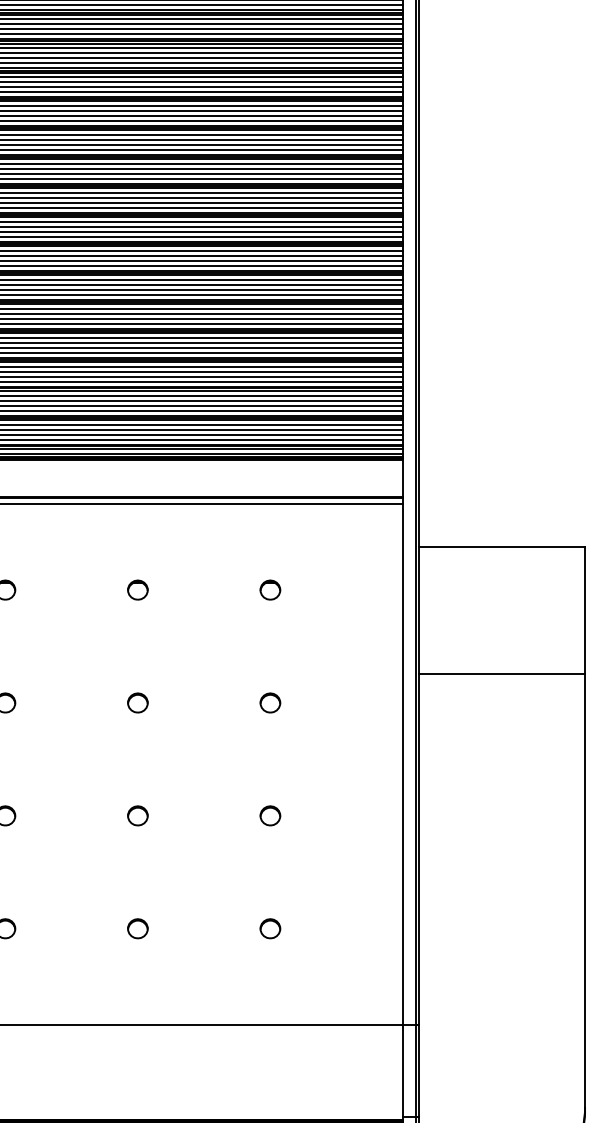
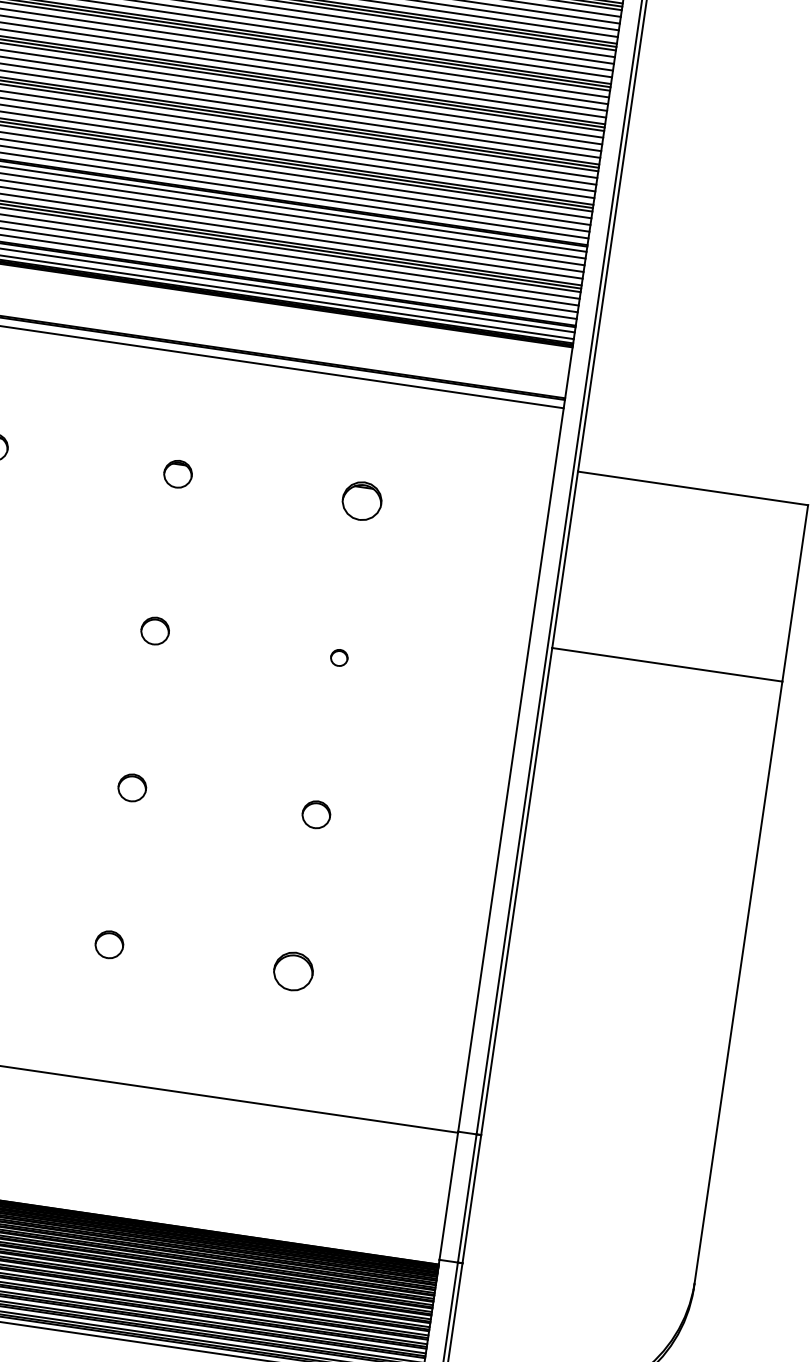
part: (270, 589) -> (362, 500), size x1.4
part: (270, 702) -> (339, 657), size x0.6
part: (270, 928) -> (293, 971), size x1.4

